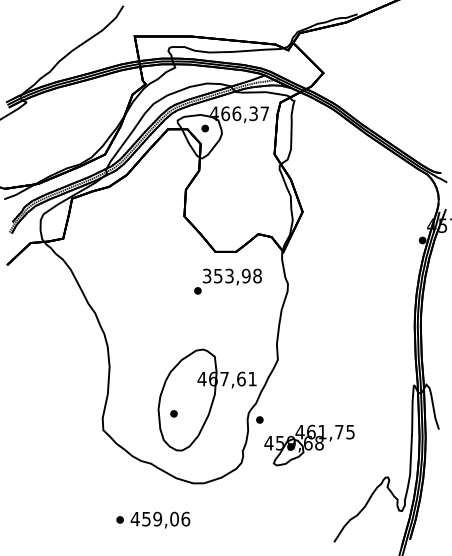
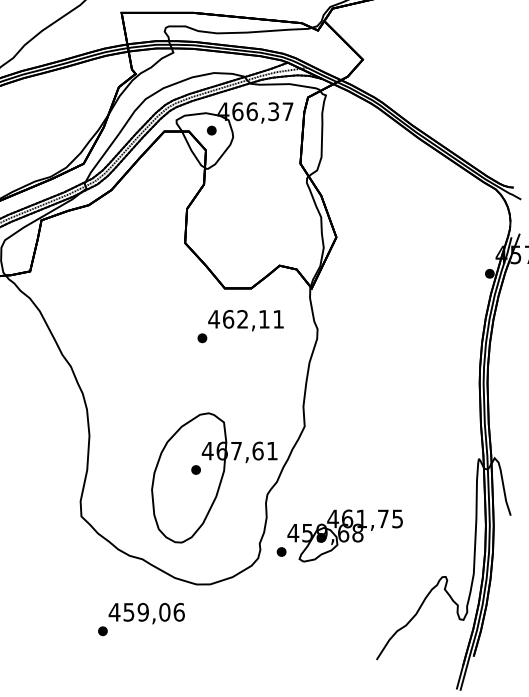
text: (231, 275) -> (245, 318), 353,98 -> 462,11
part: (173, 413) -> (195, 469), moved
part: (259, 419) -> (281, 551), moved
text: (160, 519) -> (146, 612), moved

